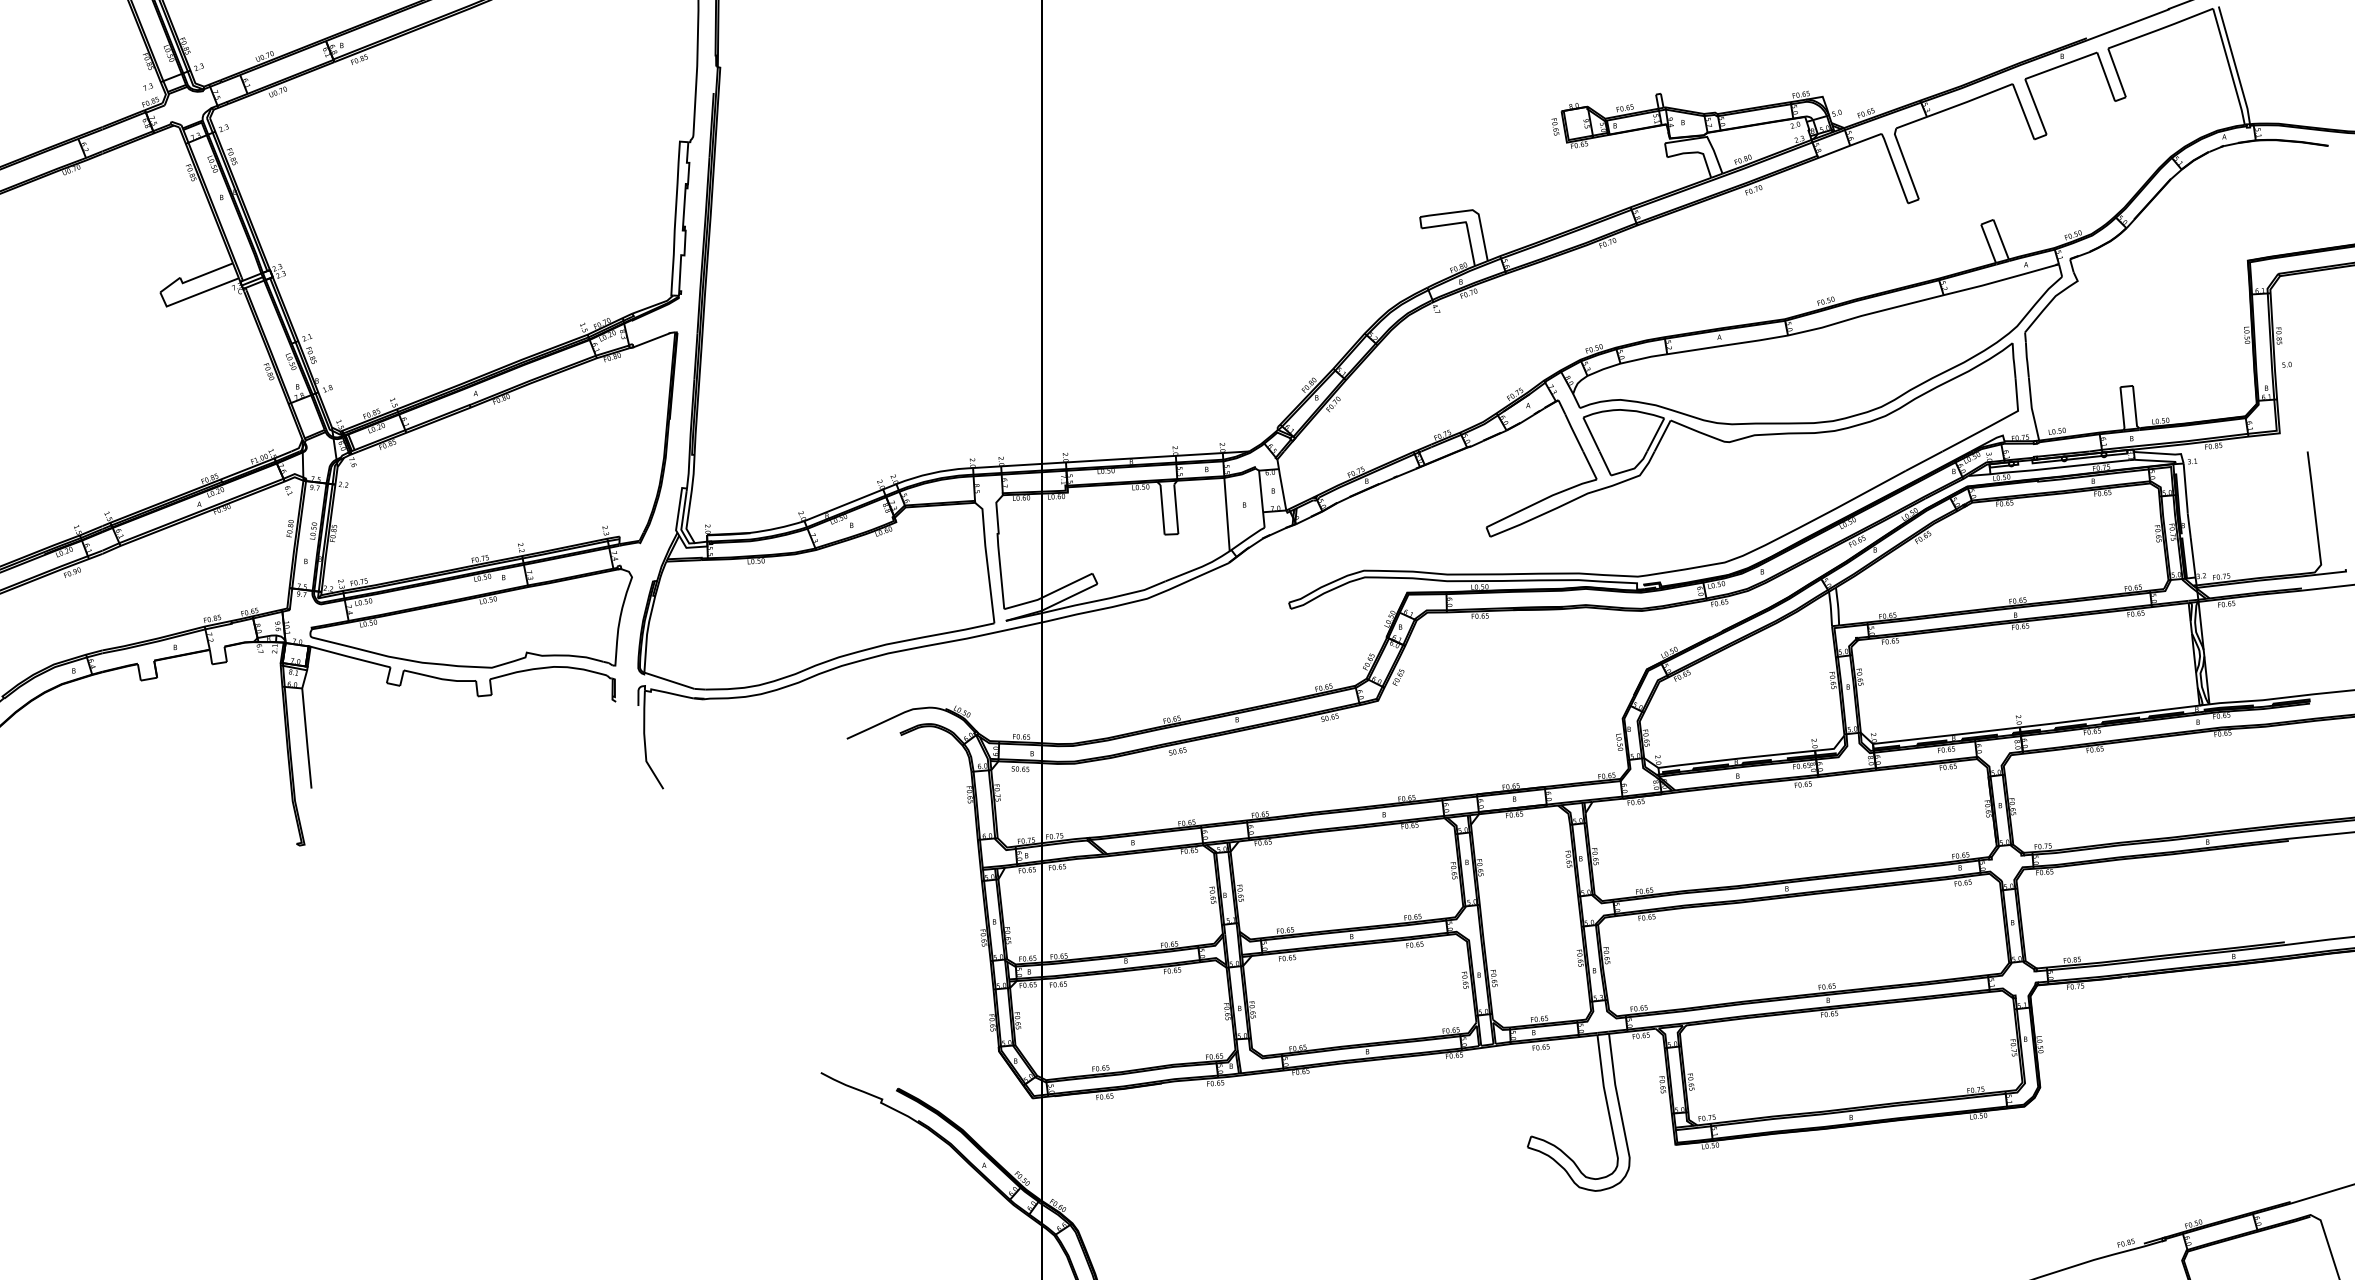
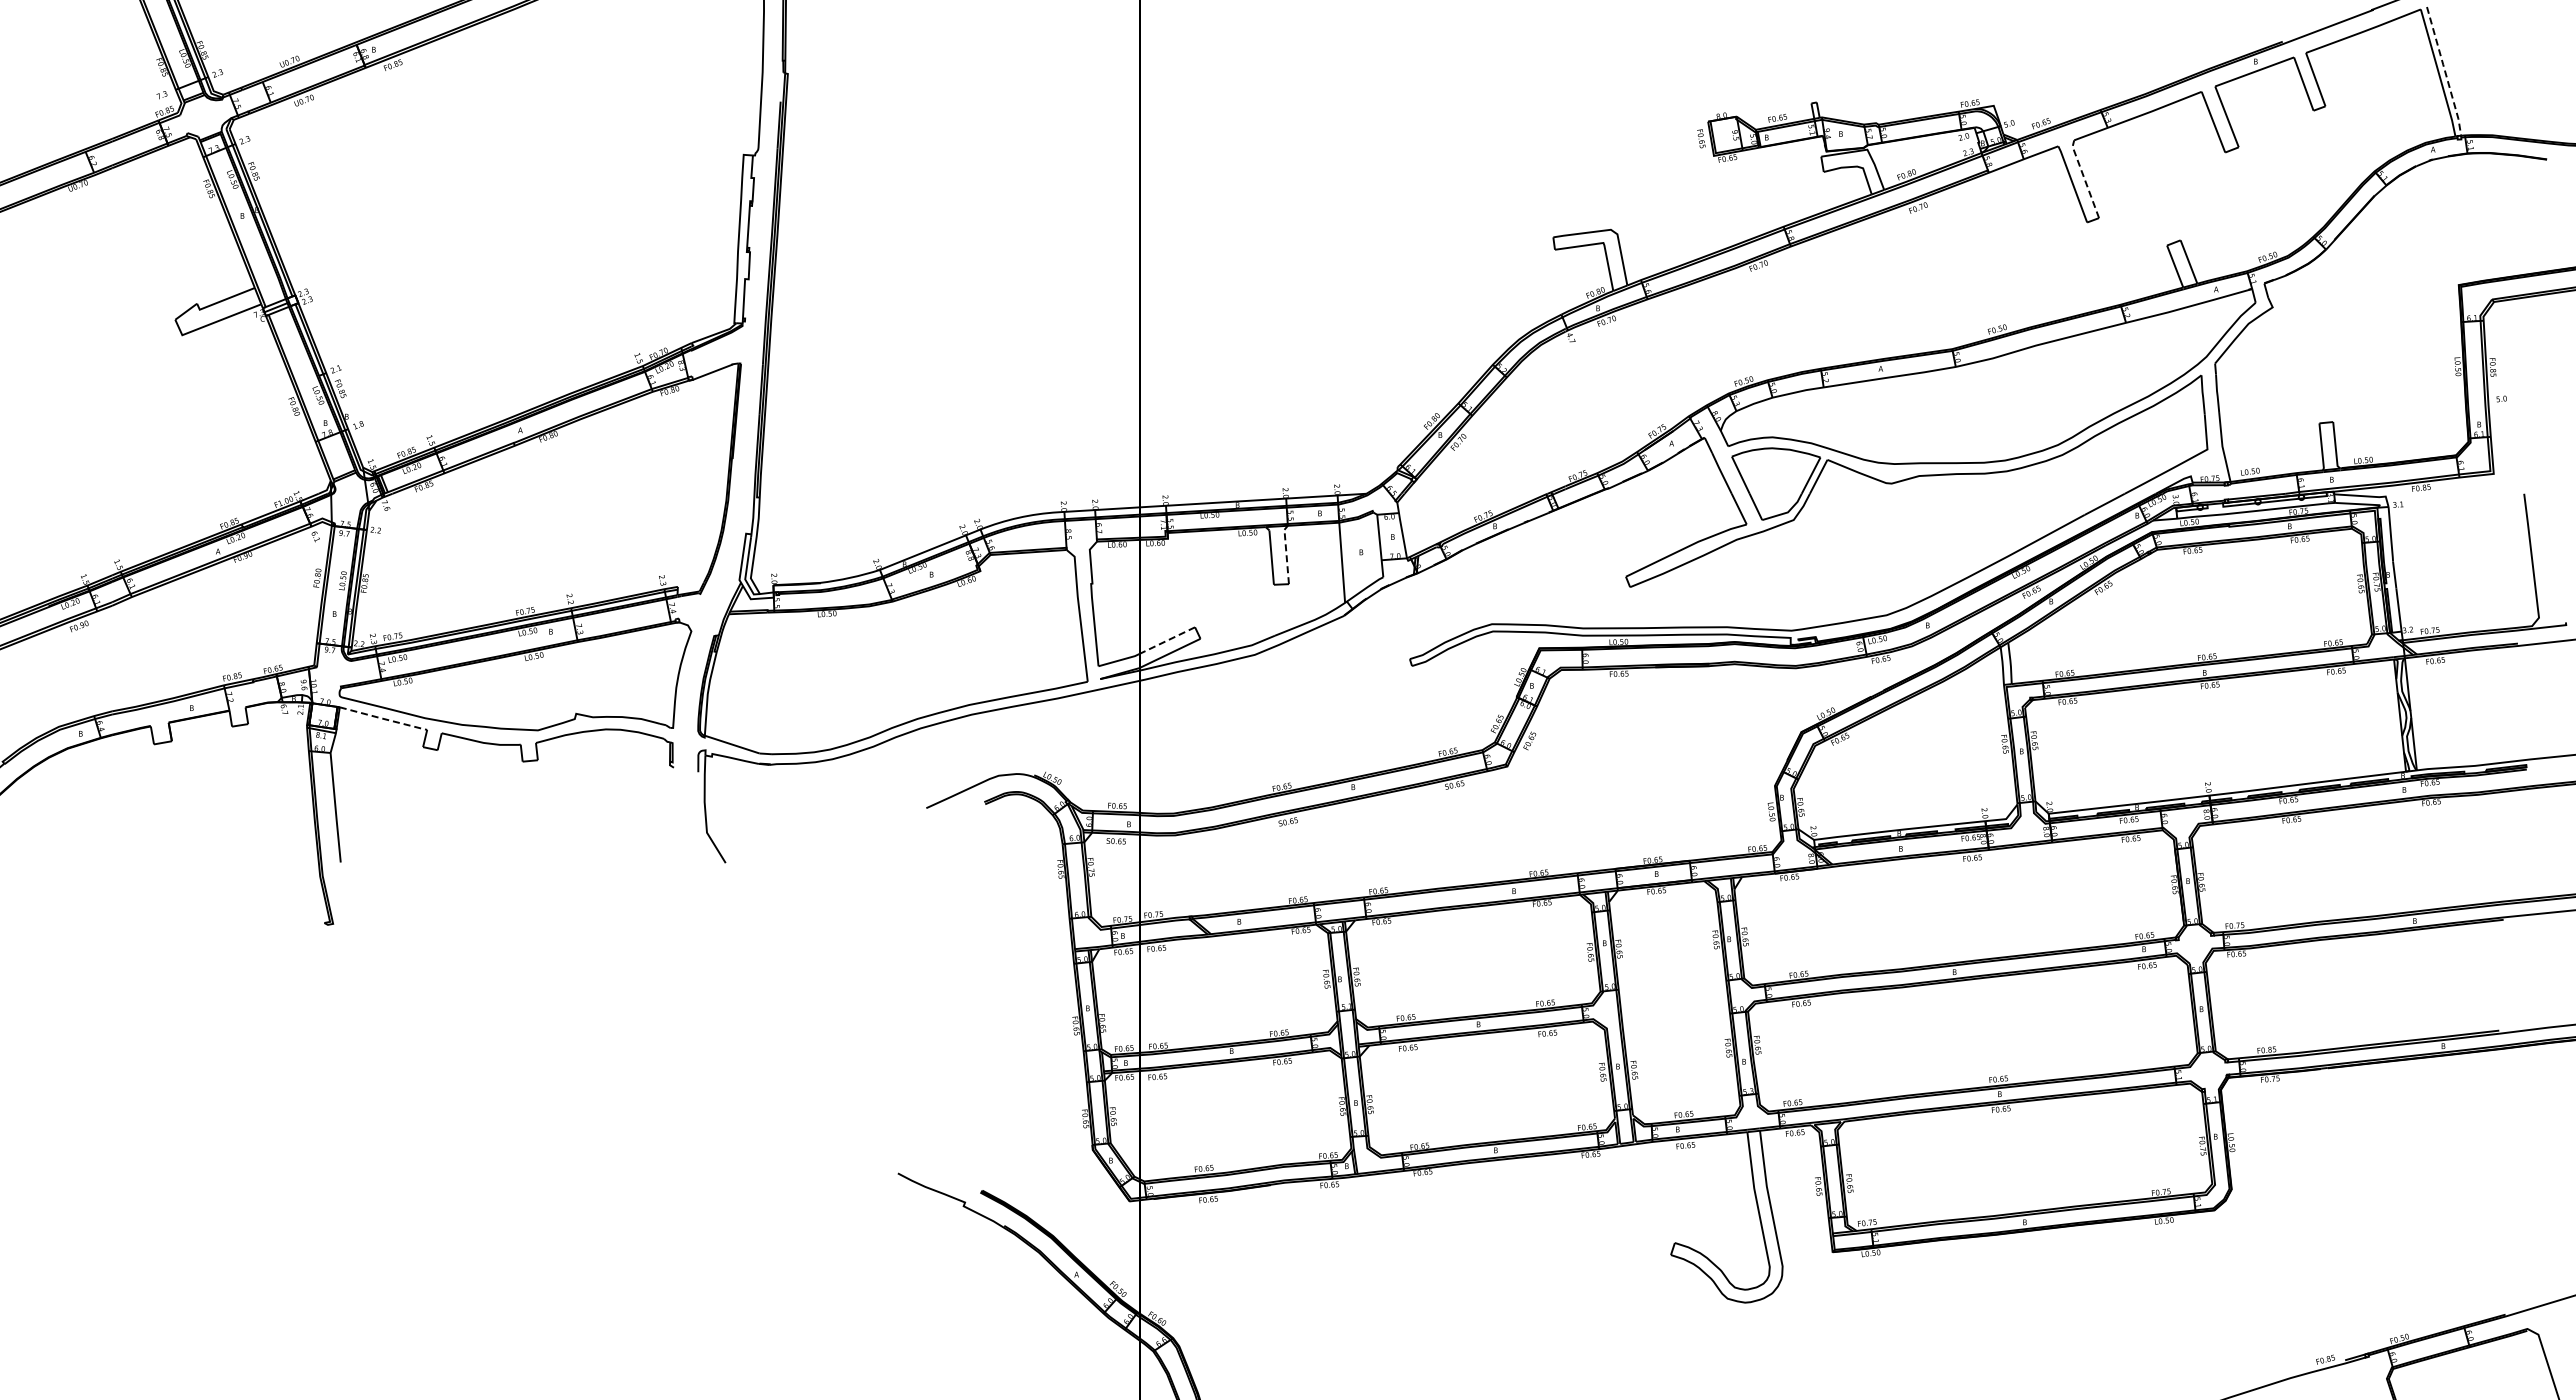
line: (2235, 65) -> (2445, 71), solid -> dashed
line: (1905, 163) -> (2084, 178), solid -> dashed
line: (1176, 508) -> (1286, 556), solid -> dashed
line: (1067, 585) -> (1167, 640), solid -> dashed
line: (350, 656) -> (383, 718), solid -> dashed

